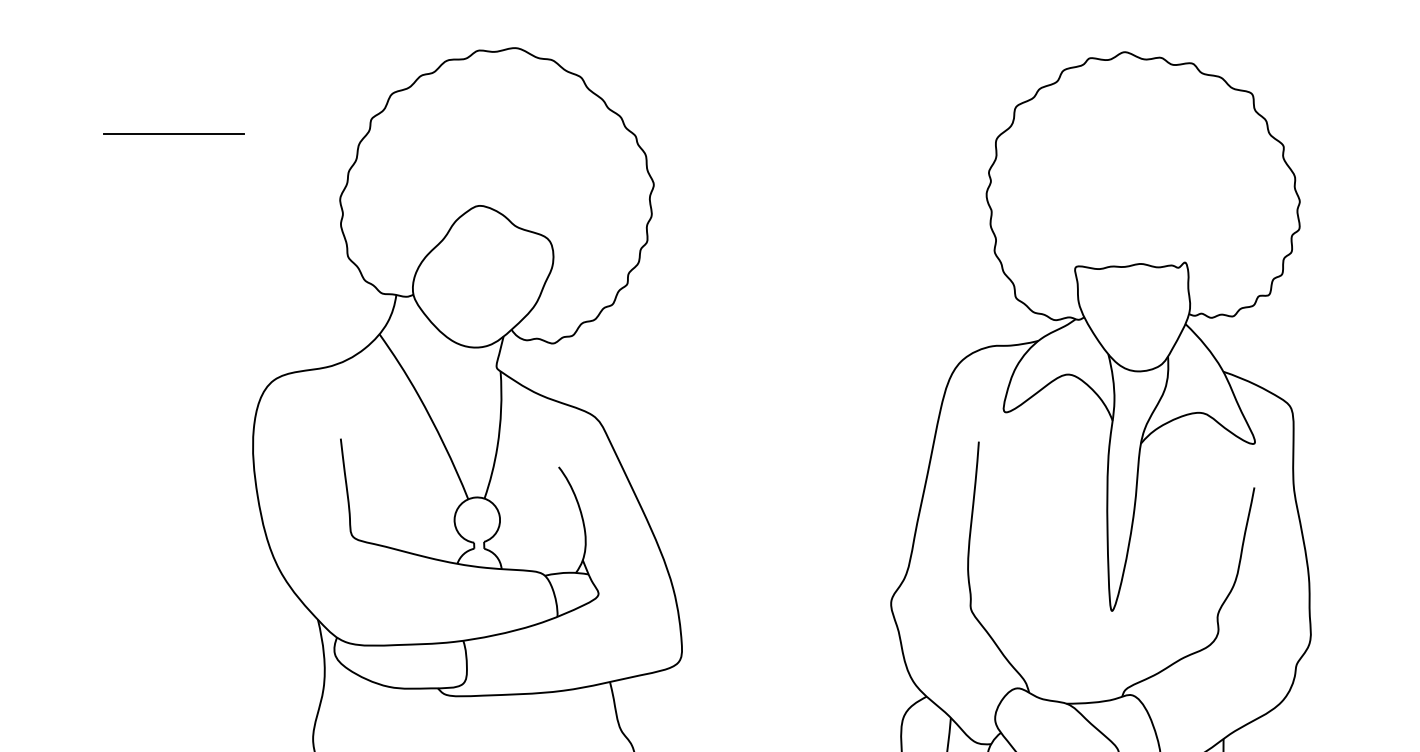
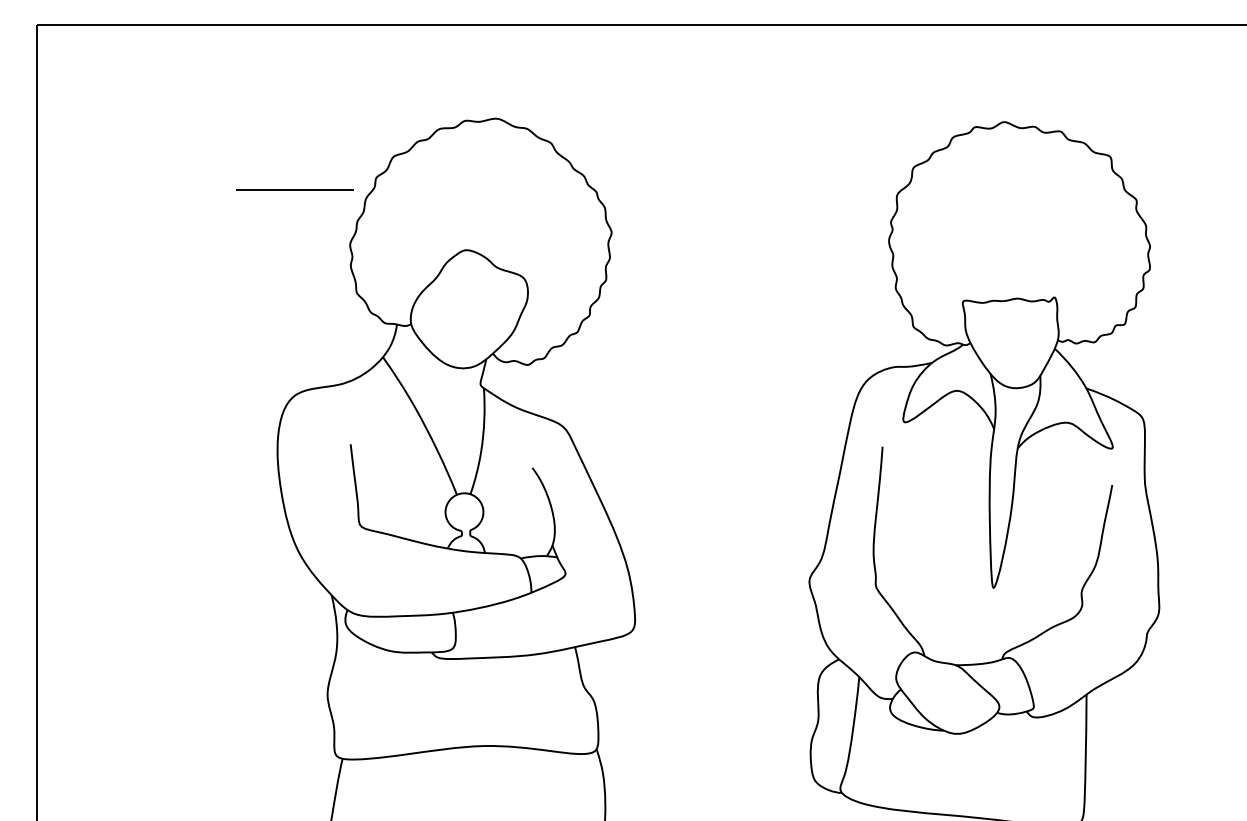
line: (173, 133) -> (294, 189), moved

